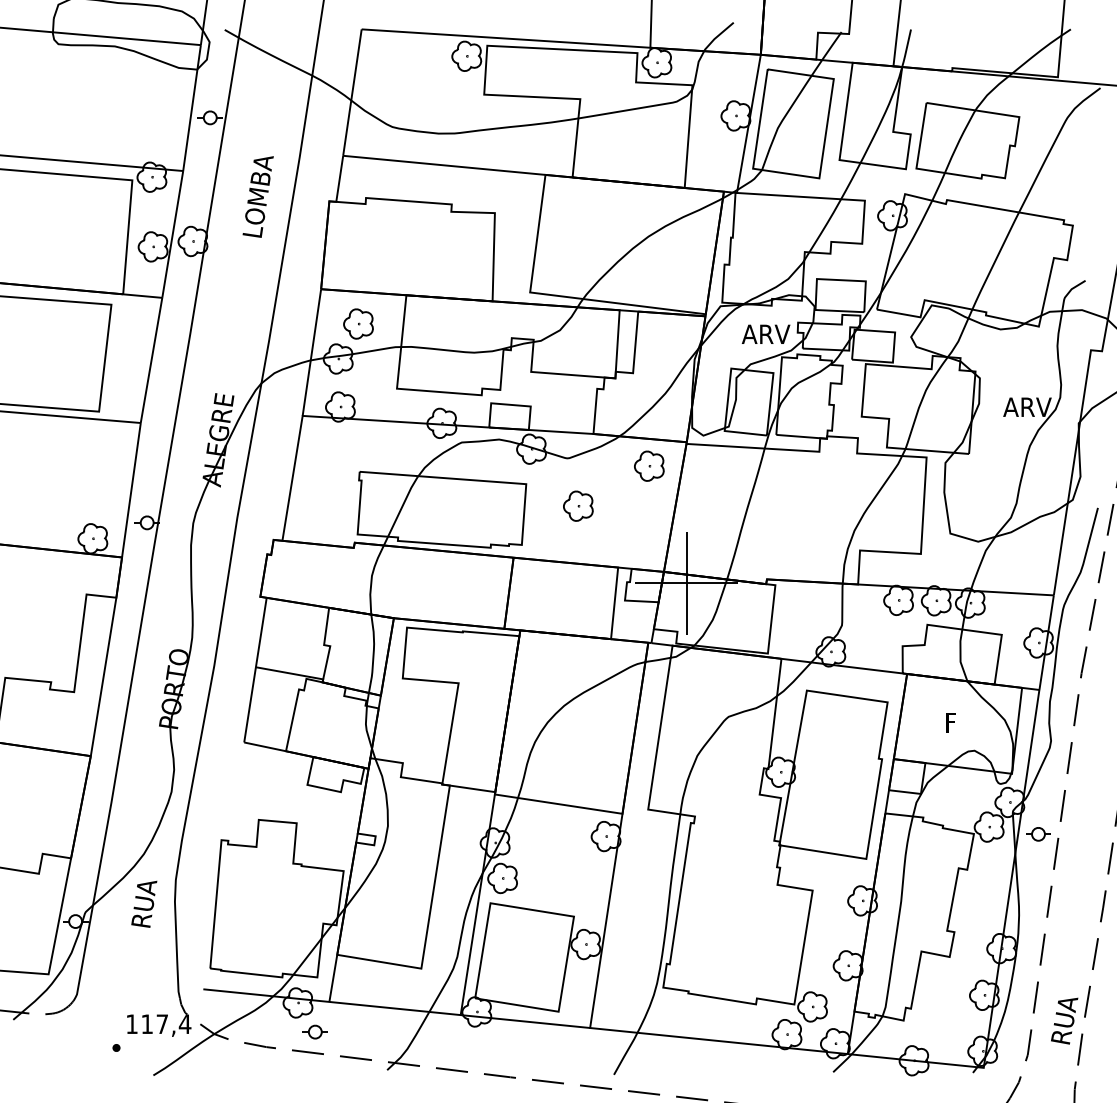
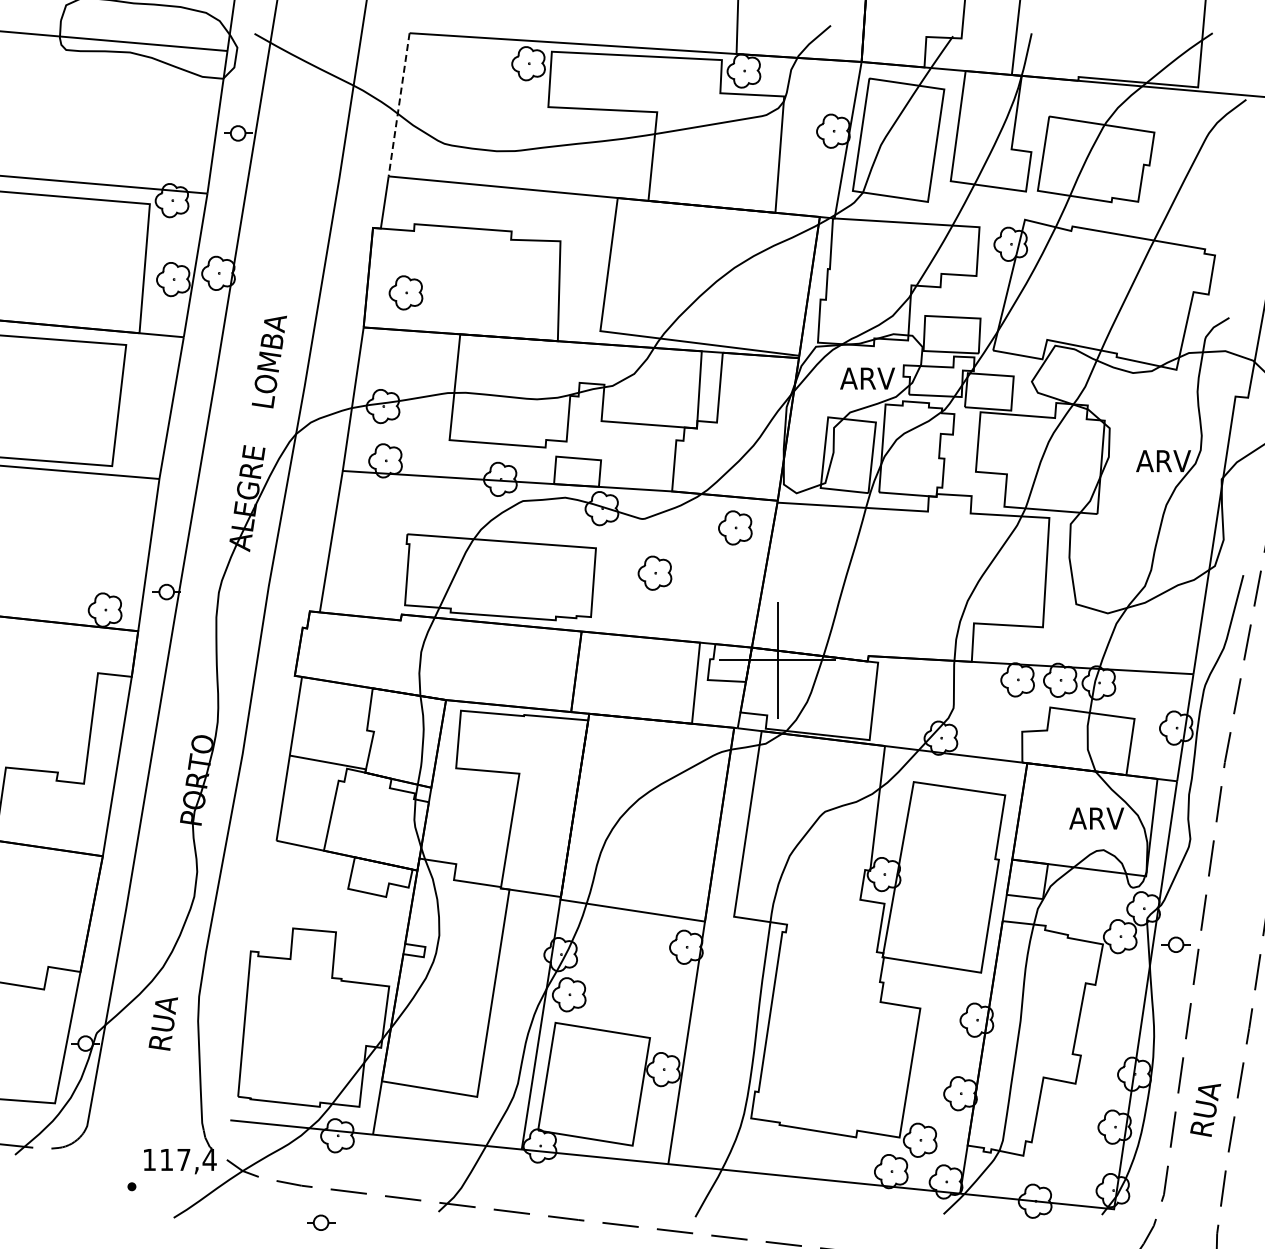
line: (352, 93) -> (399, 105), solid -> dashed
text: (257, 196) -> (268, 361), moved
part: (358, 323) -> (405, 292), moved
text: (968, 722) -> (1096, 818), F -> ARV
text: (1064, 1021) -> (1205, 1110), moved
part: (315, 1031) -> (321, 1222), moved

